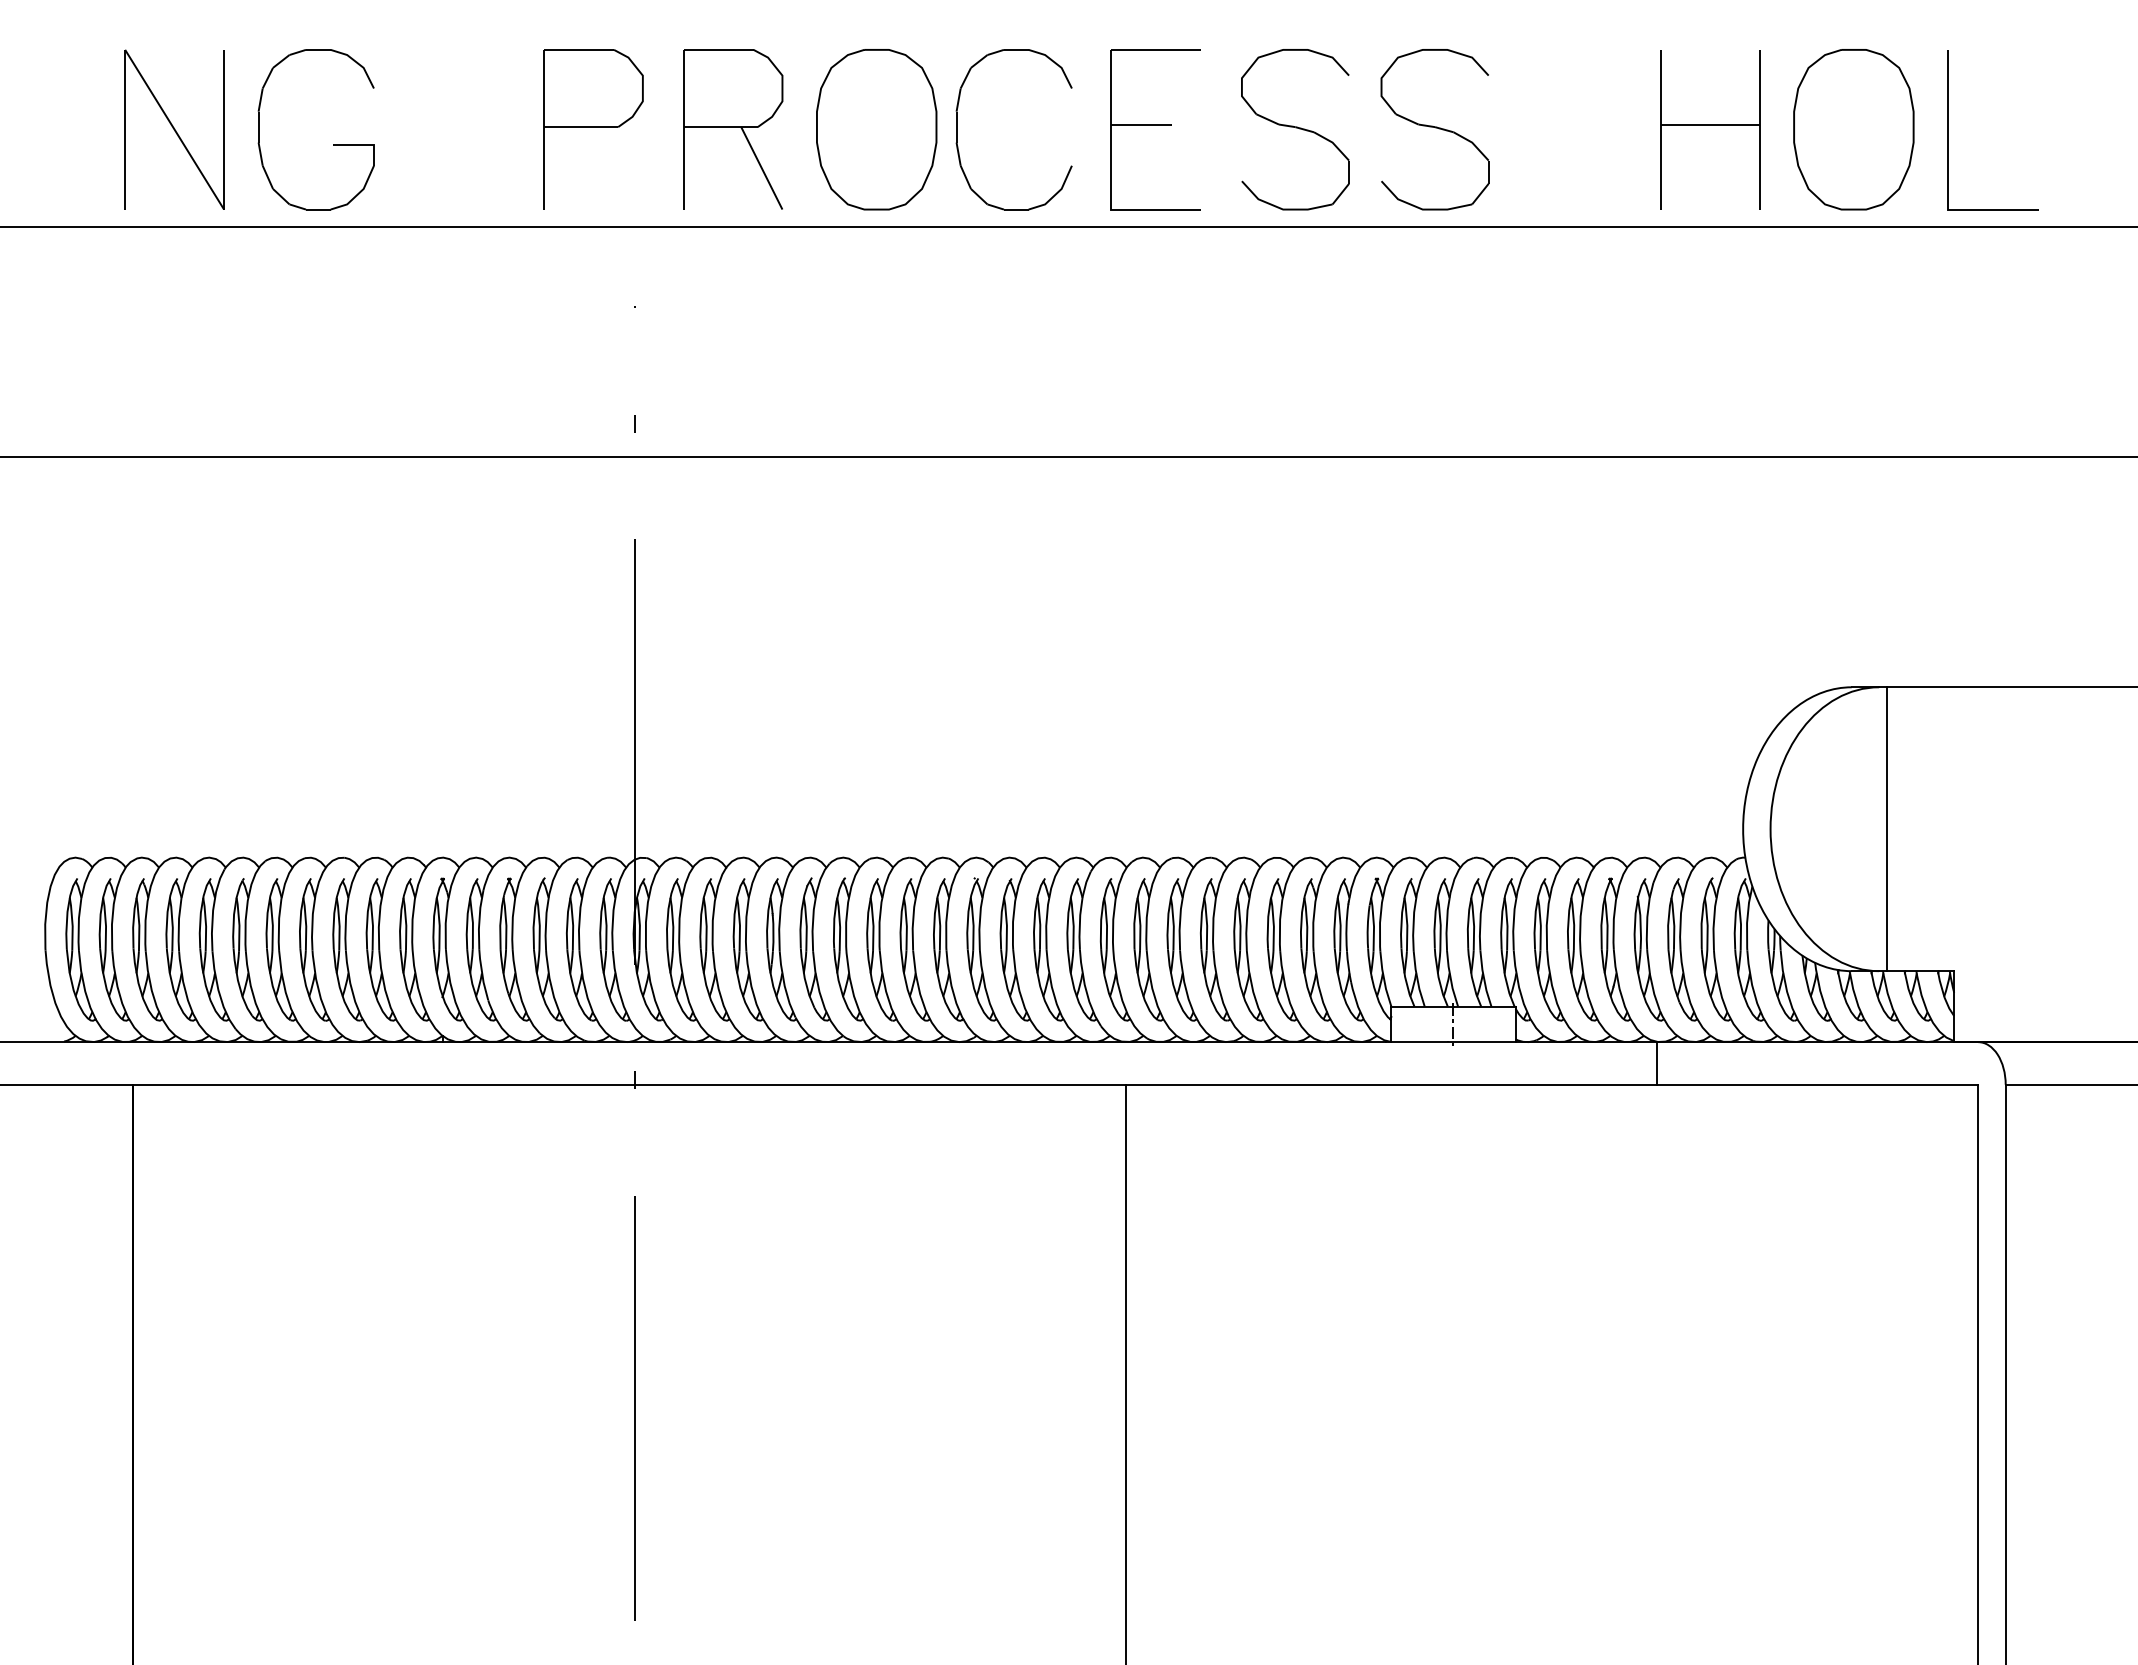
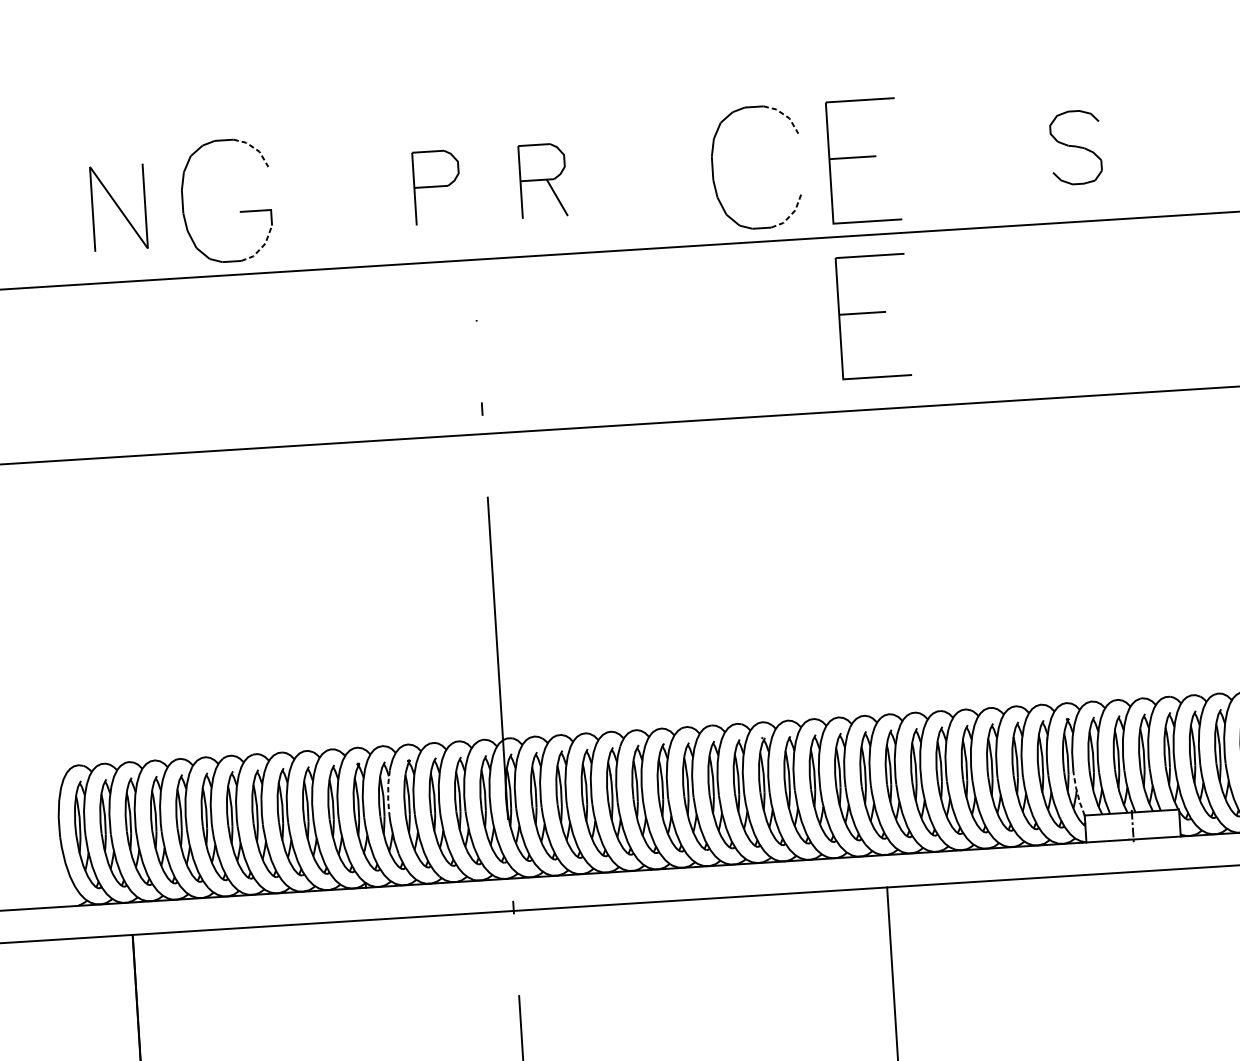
line: (358, 63) -> (255, 148), solid -> dashed
line: (1056, 63) -> (785, 115), solid -> dashed
part: (174, 129) -> (118, 207), size x0.7
part: (593, 129) -> (437, 187), size x0.6
part: (733, 129) -> (543, 180), size x0.6
part: (876, 129) -> (651, 174), removed
part: (1295, 129) -> (970, 154), removed
part: (1434, 129) -> (1075, 147), size x0.6
line: (358, 193) -> (261, 247), solid -> dashed
line: (1056, 193) -> (791, 214), solid -> dashed
part: (1155, 334) -> (873, 316), added
line: (479, 920) -> (388, 793), solid -> dashed
line: (1384, 978) -> (1078, 794), solid -> dashed

